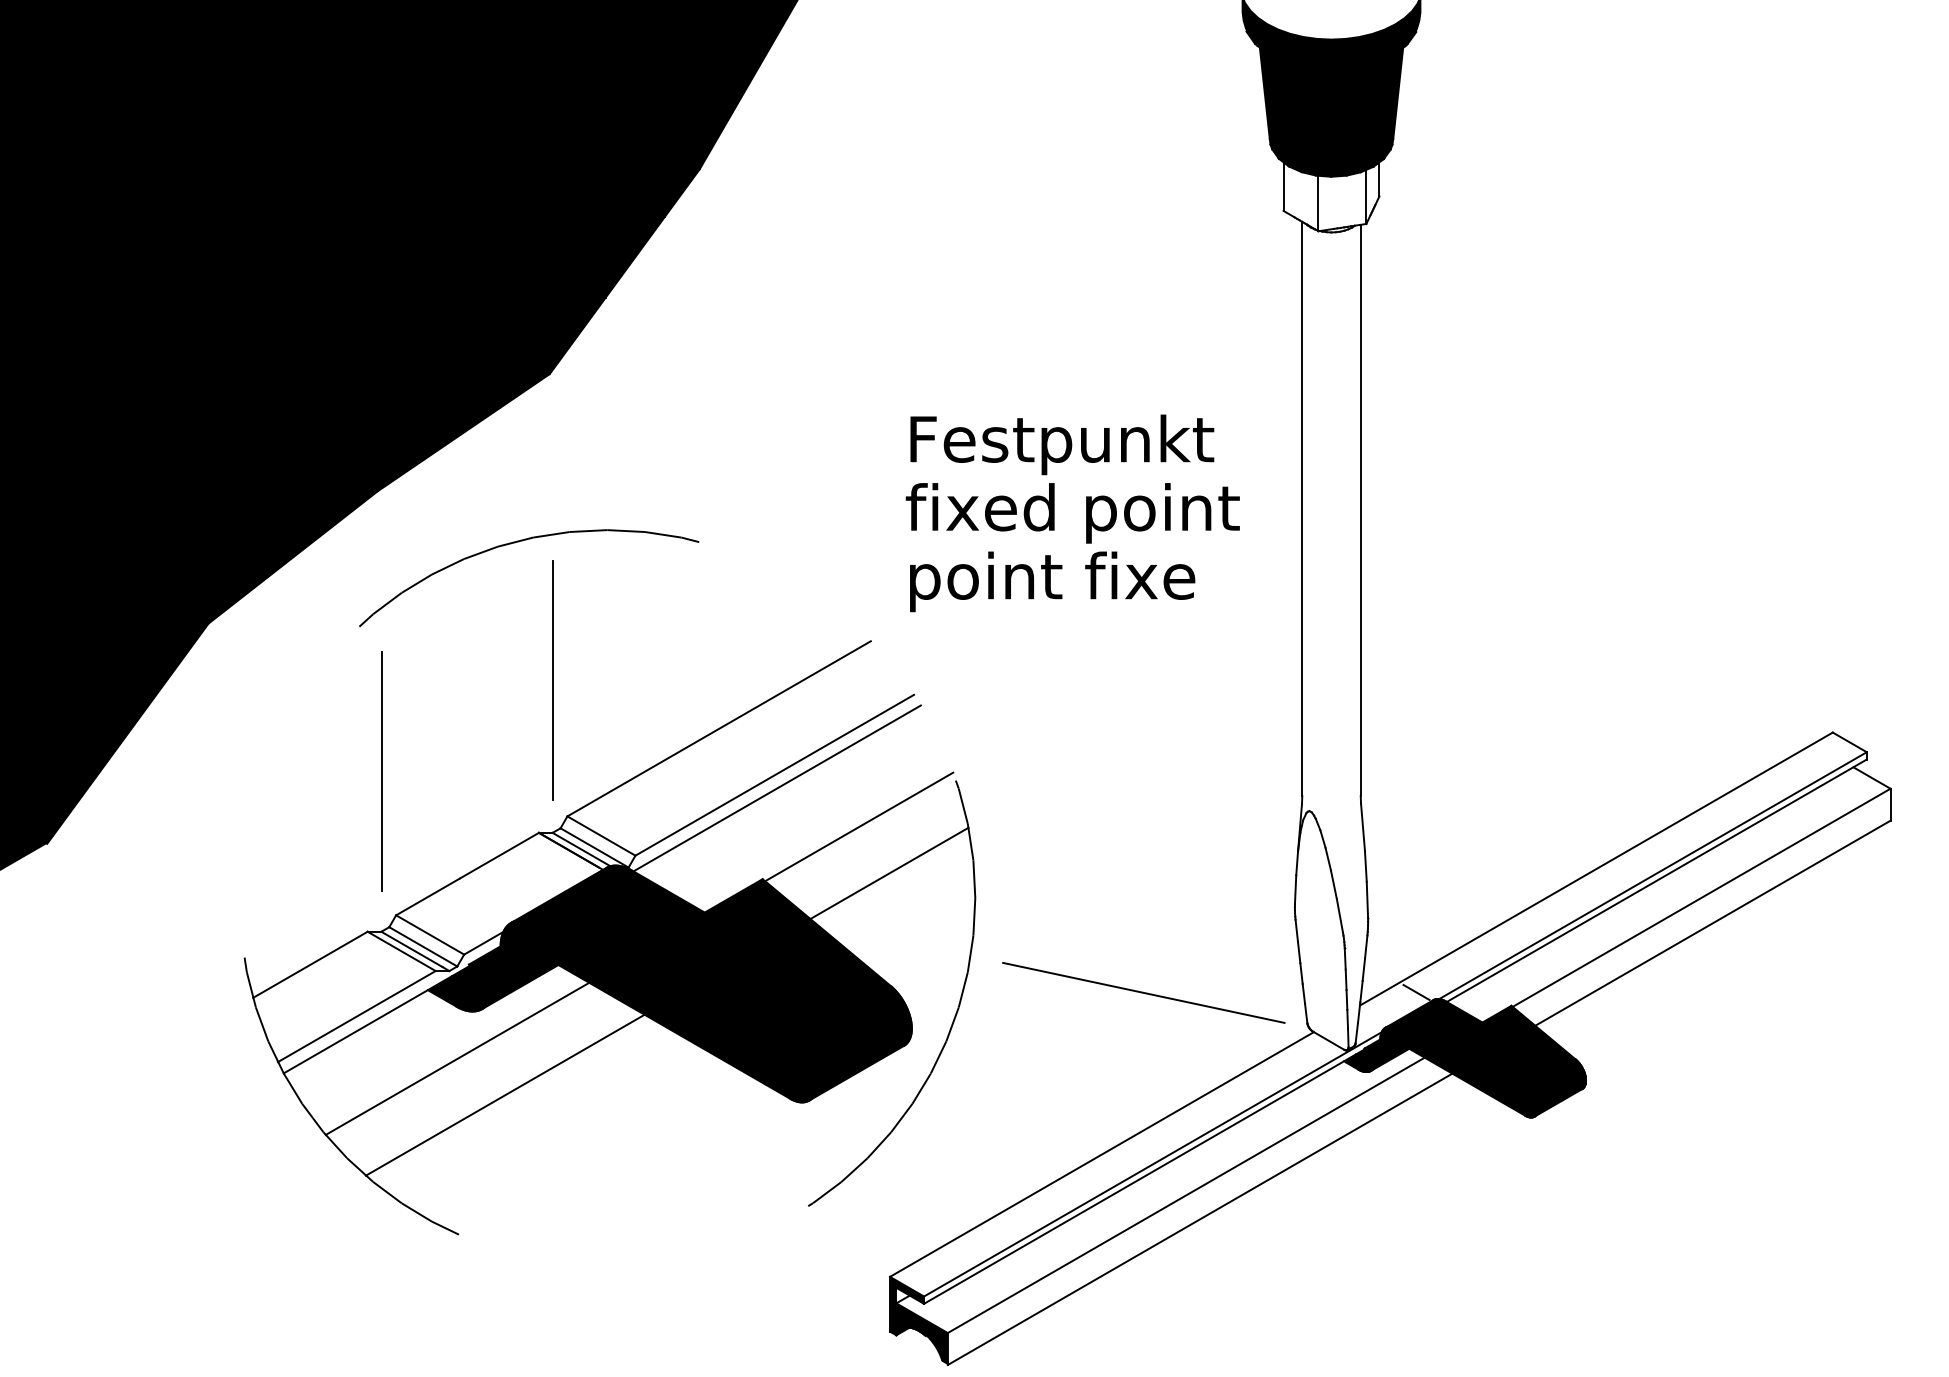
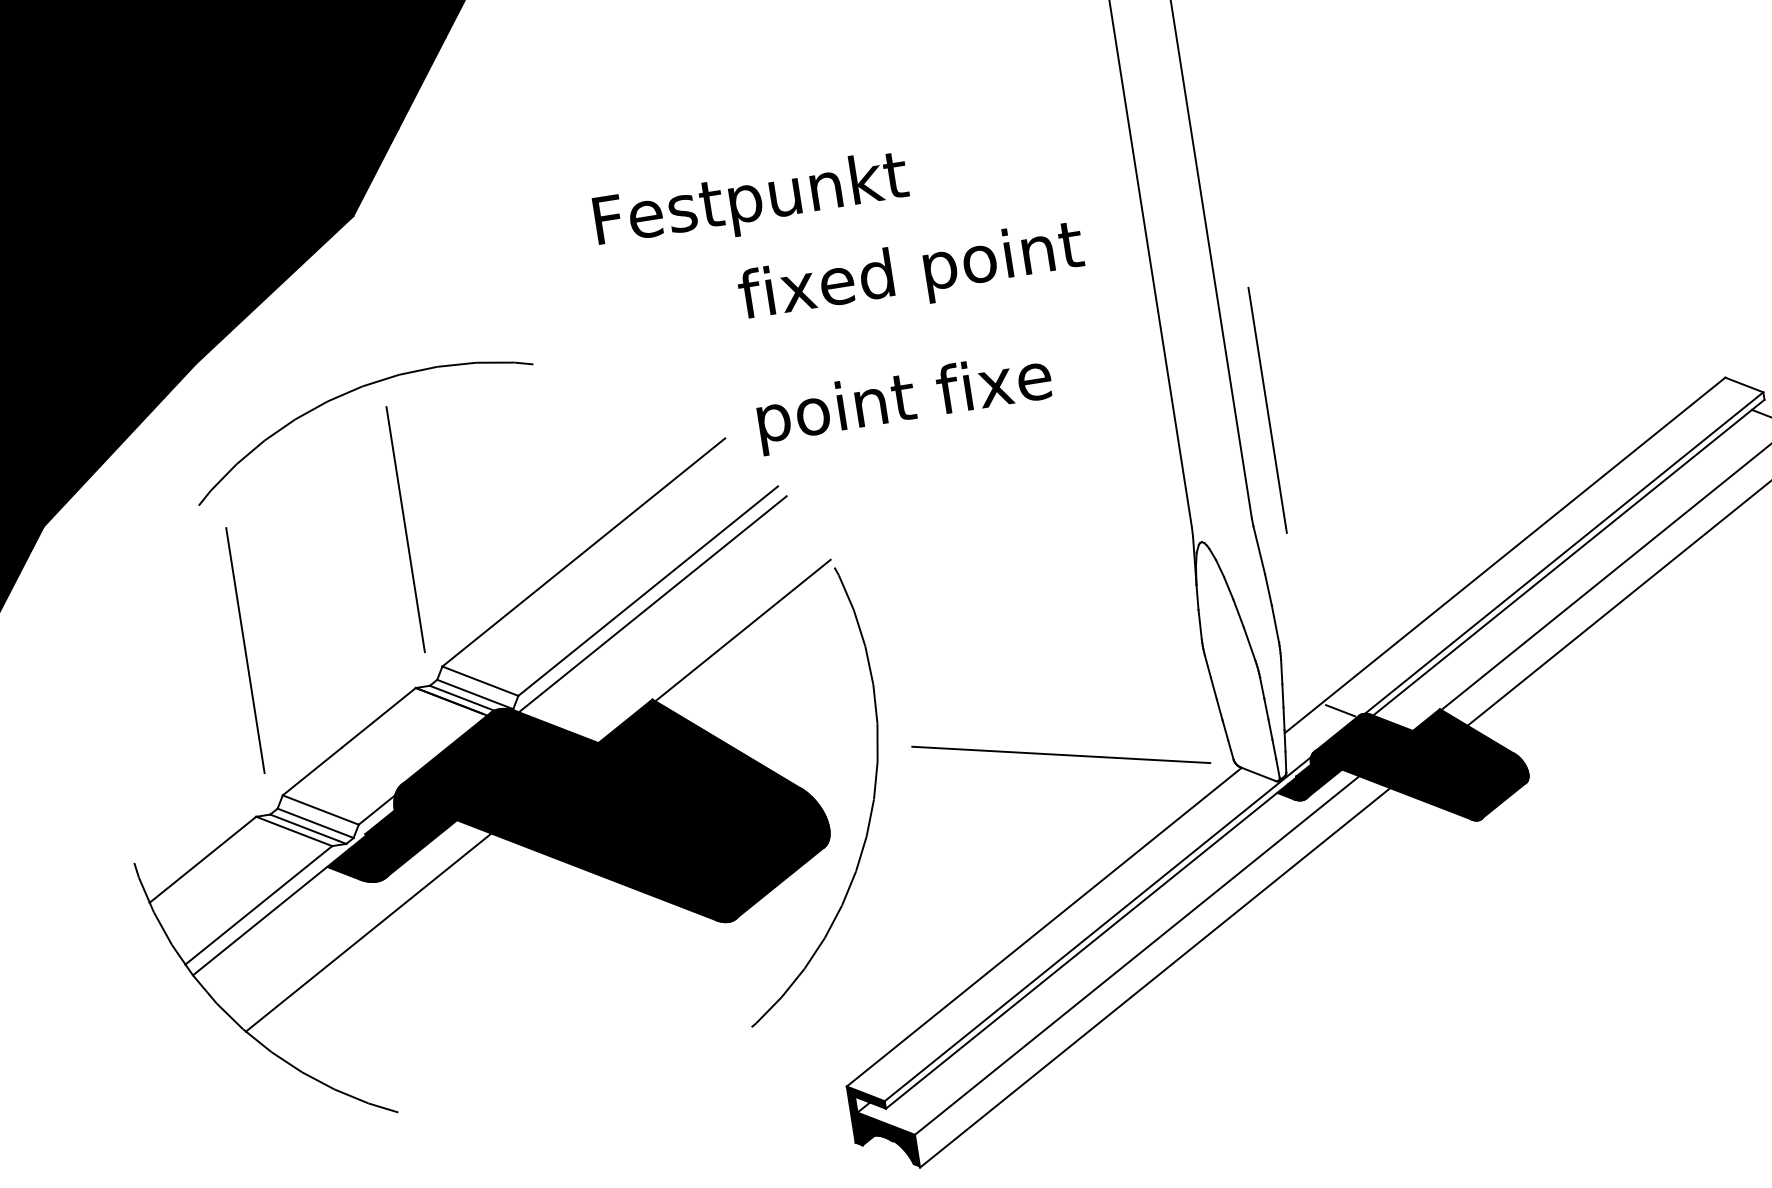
text: (1062, 444) -> (751, 202), moved
text: (1052, 581) -> (904, 402), moved
line: (1391, 695) -> (1267, 410), added
line: (889, 873) -> (781, 673), removed
line: (504, 1094) -> (422, 961), removed

